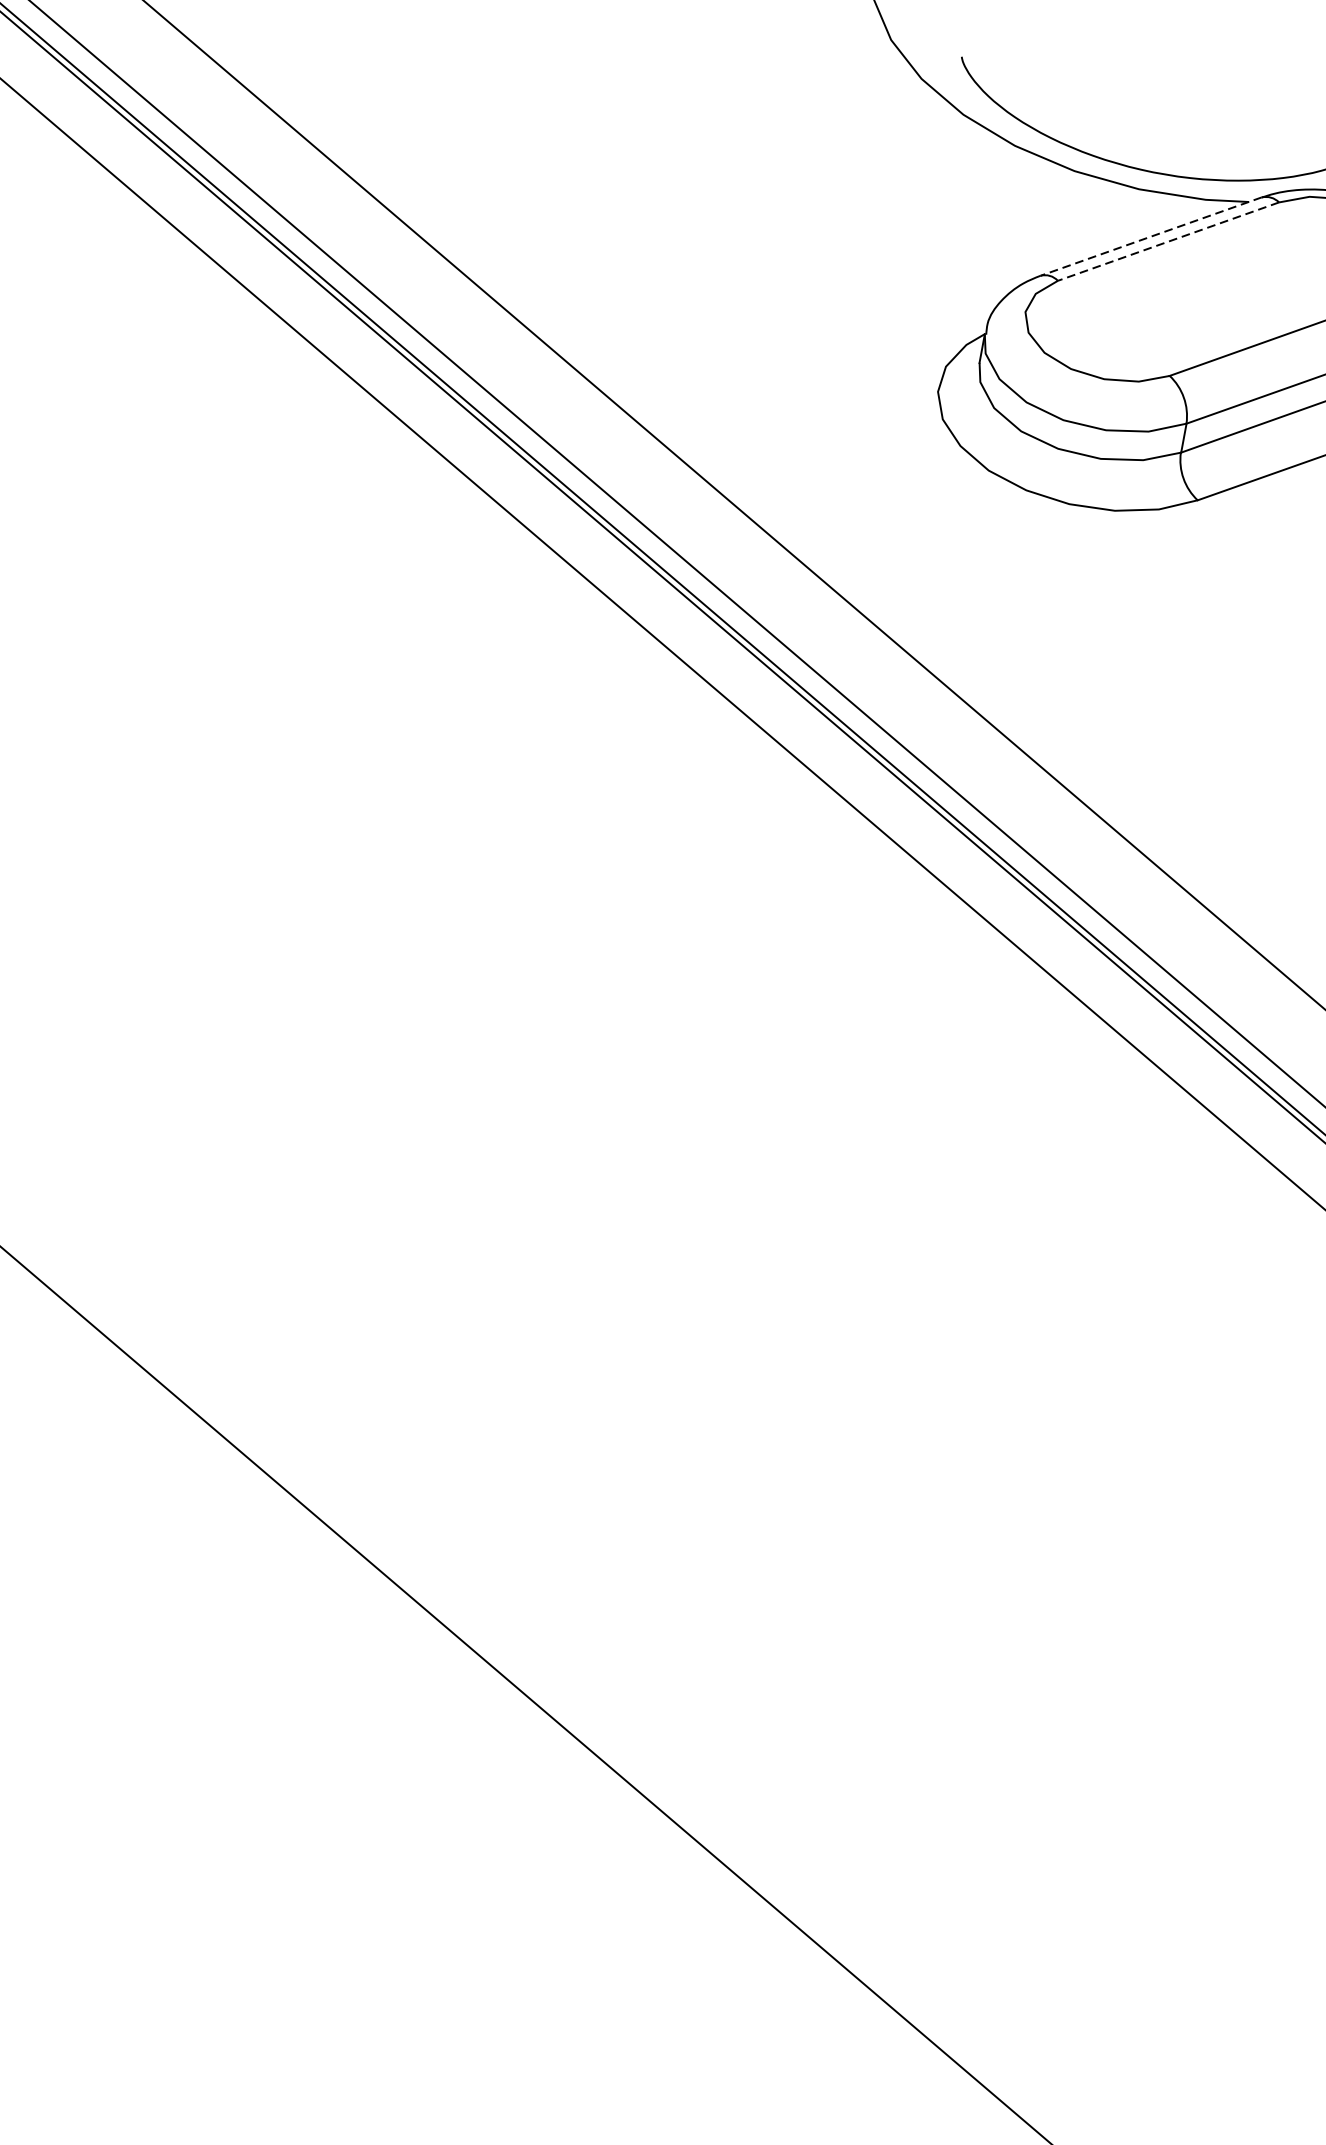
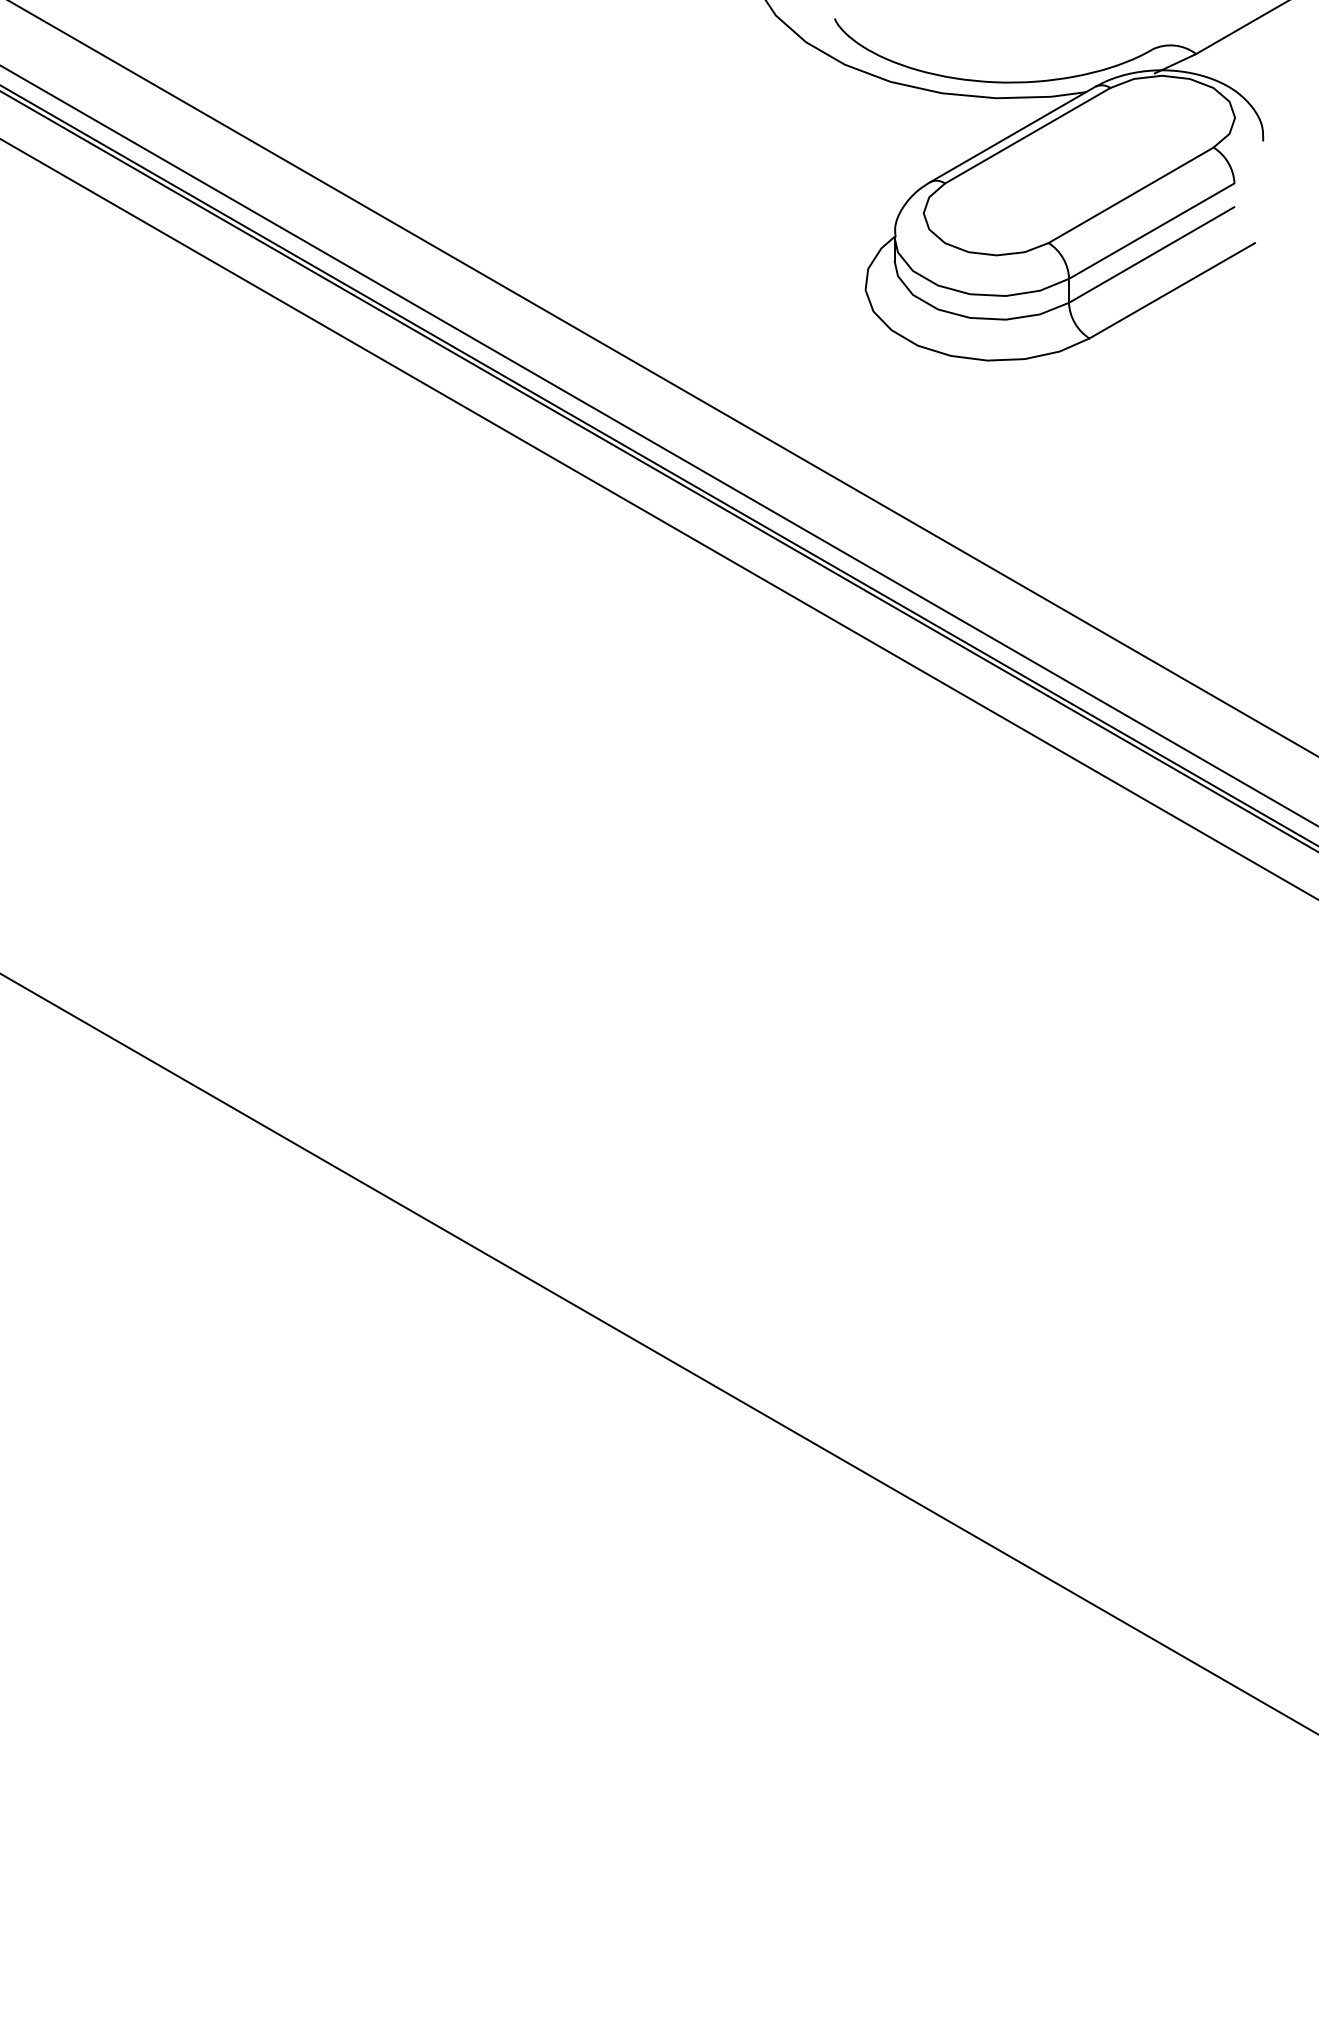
line: (1150, 236) -> (1012, 134), dashed -> solid
line: (1168, 242) -> (1027, 136), dashed -> solid

